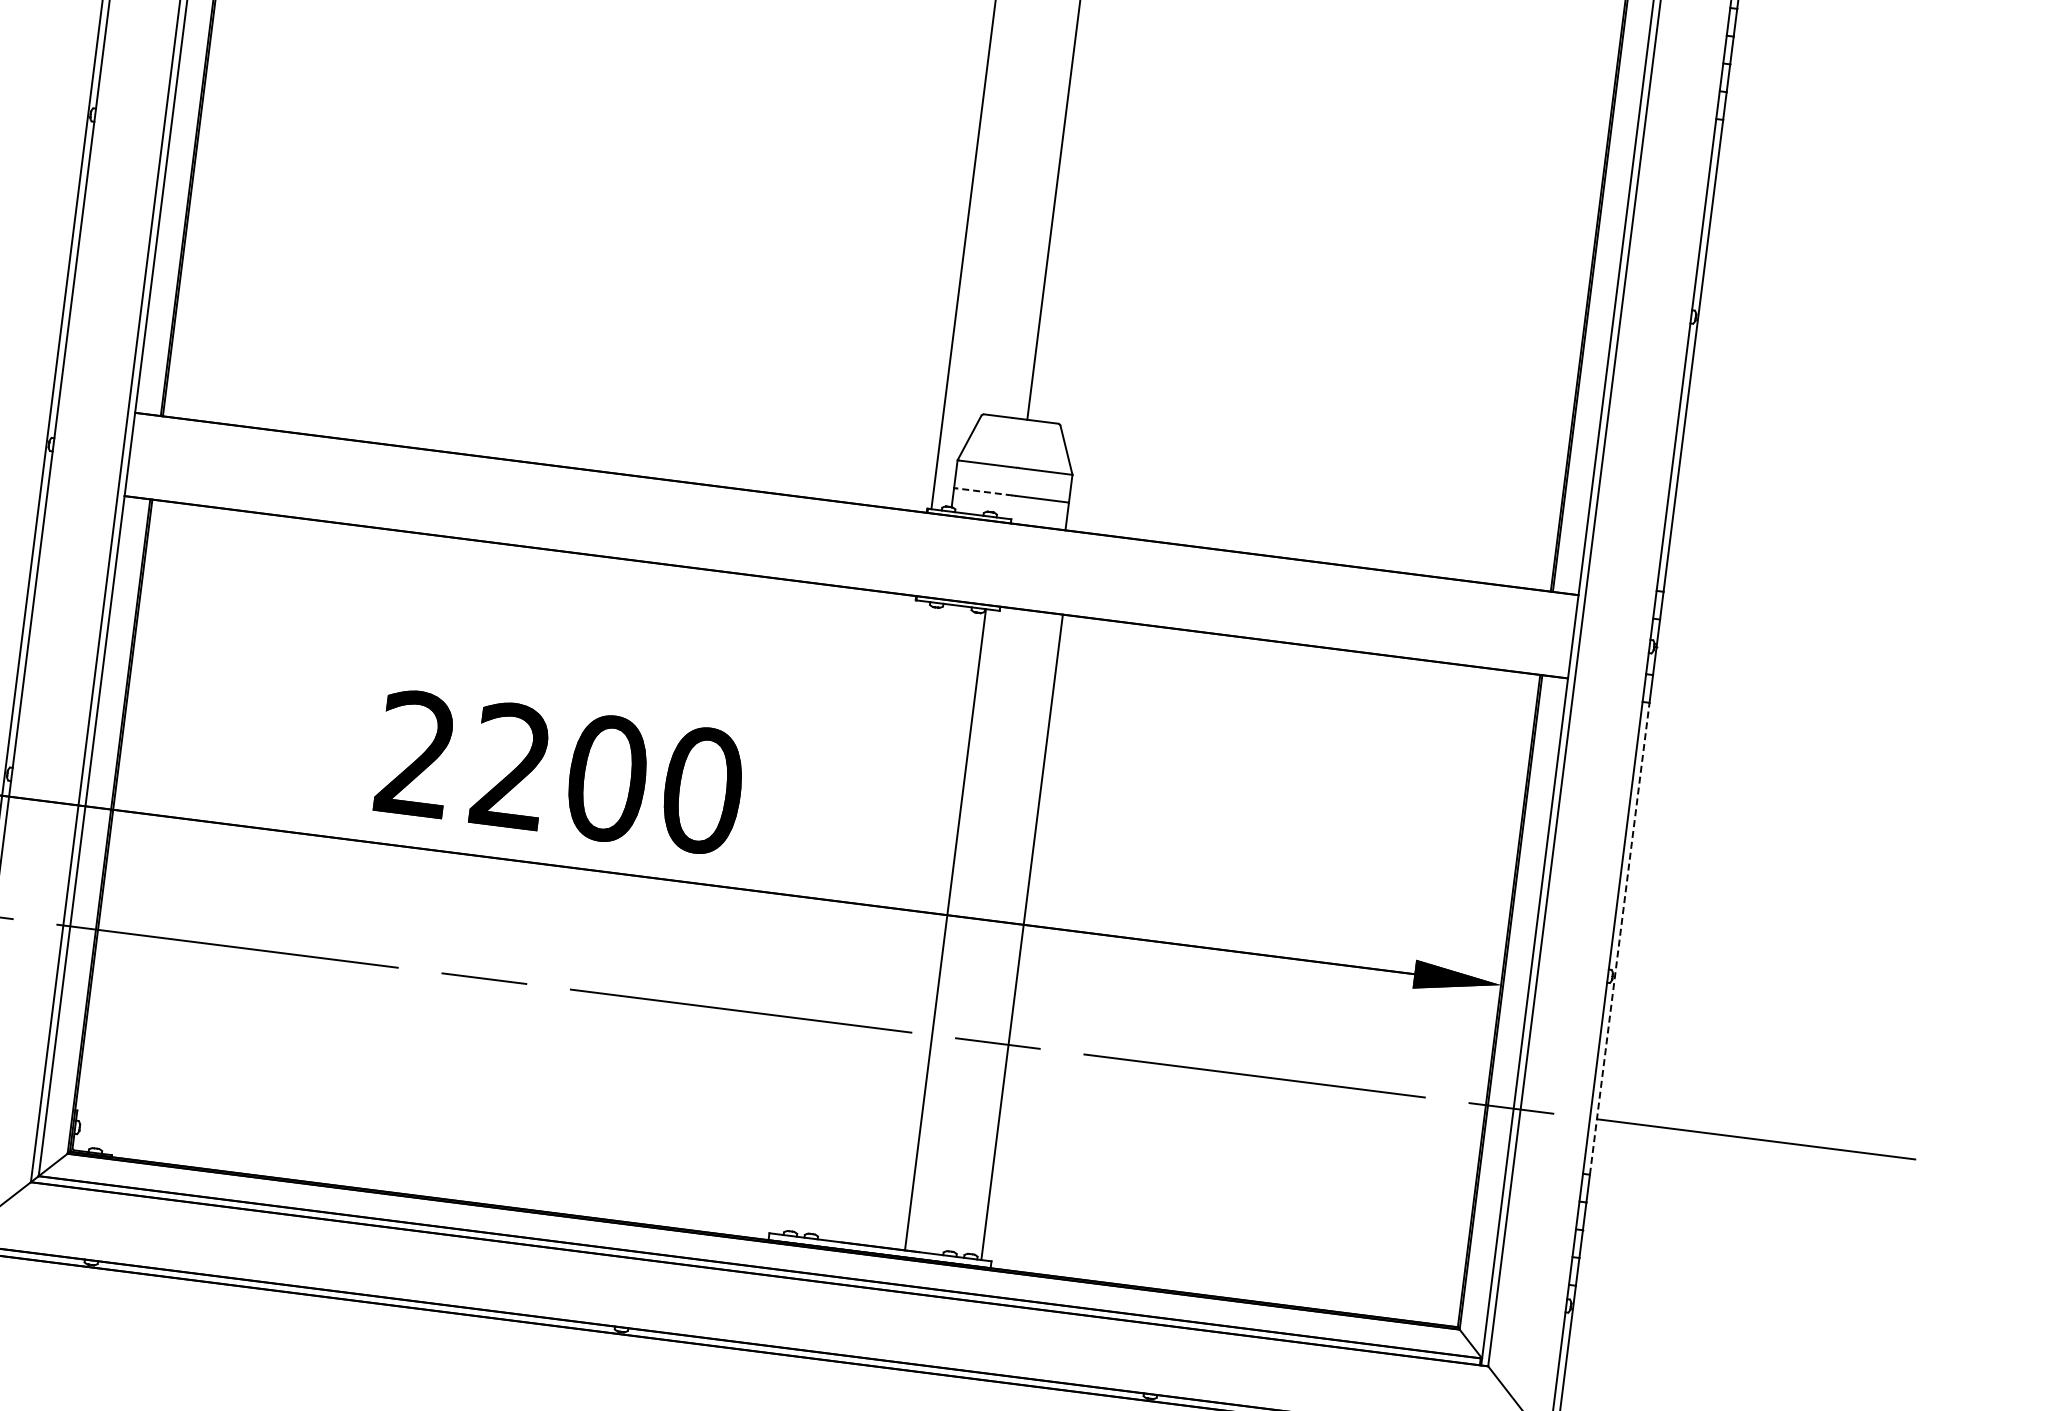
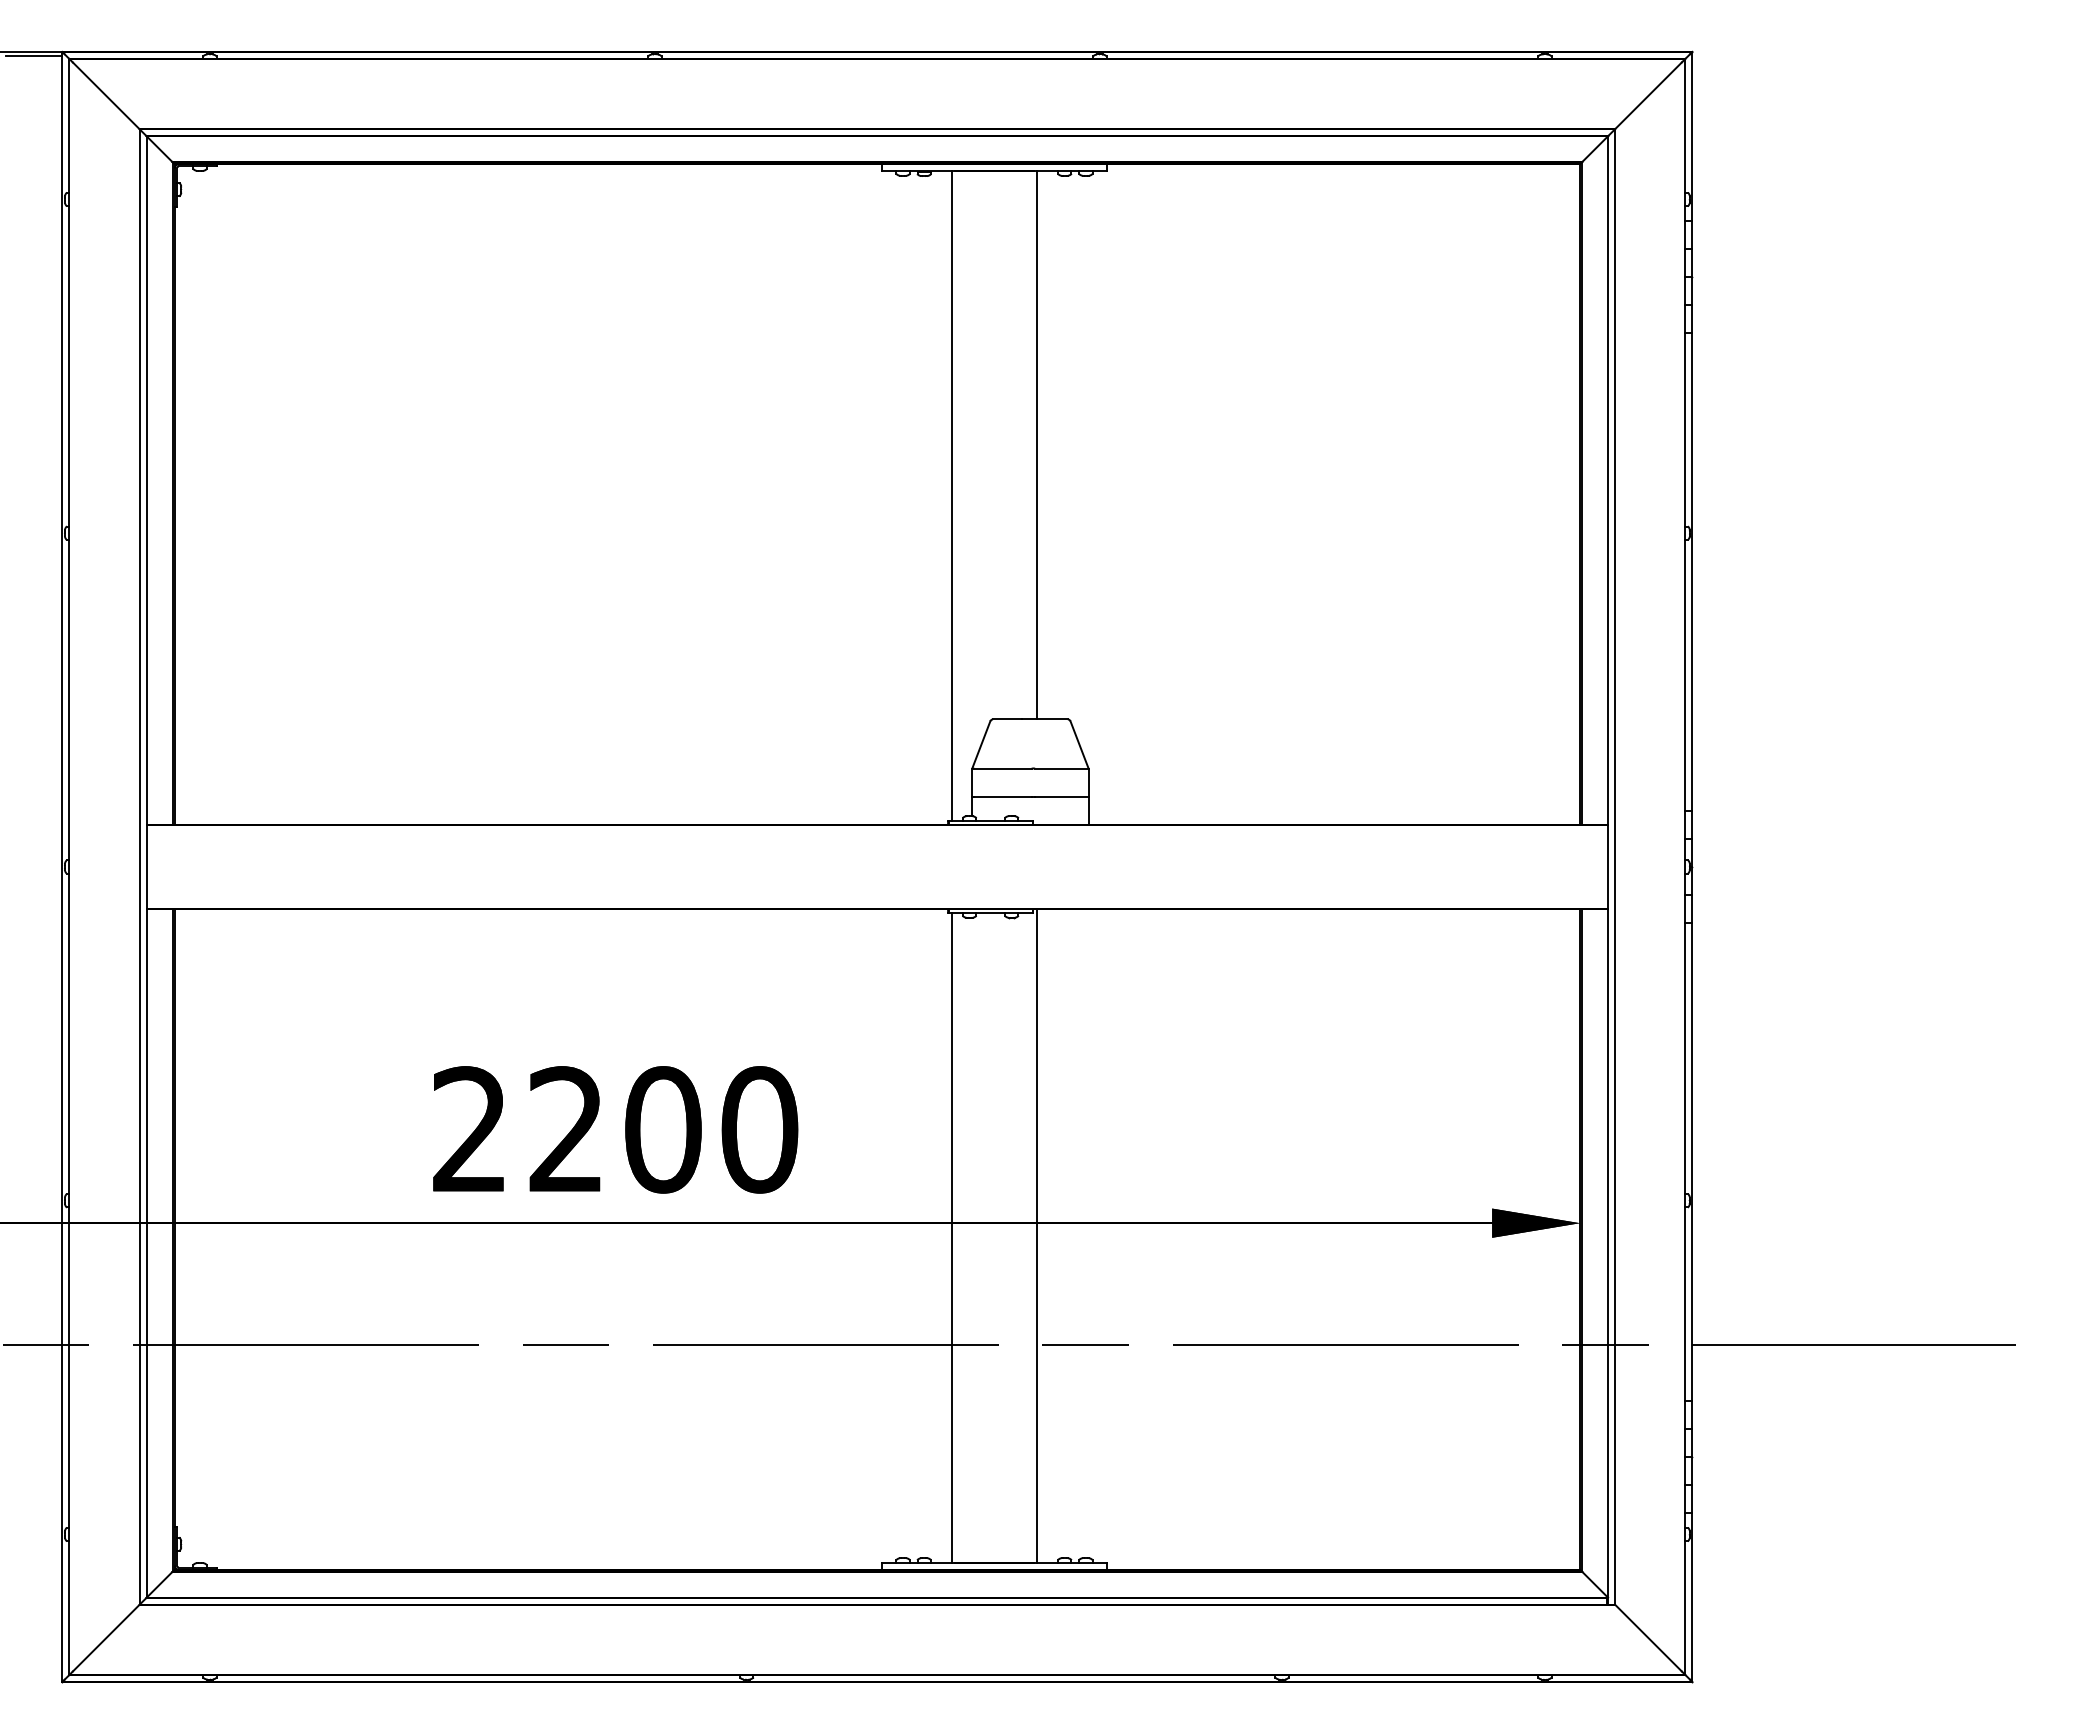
line: (983, 491) -> (1002, 796), dashed -> solid
line: (945, 929) -> (952, 1237), moved
line: (1022, 936) -> (1036, 1235), moved
line: (1619, 939) -> (1692, 1162), dashed -> solid

